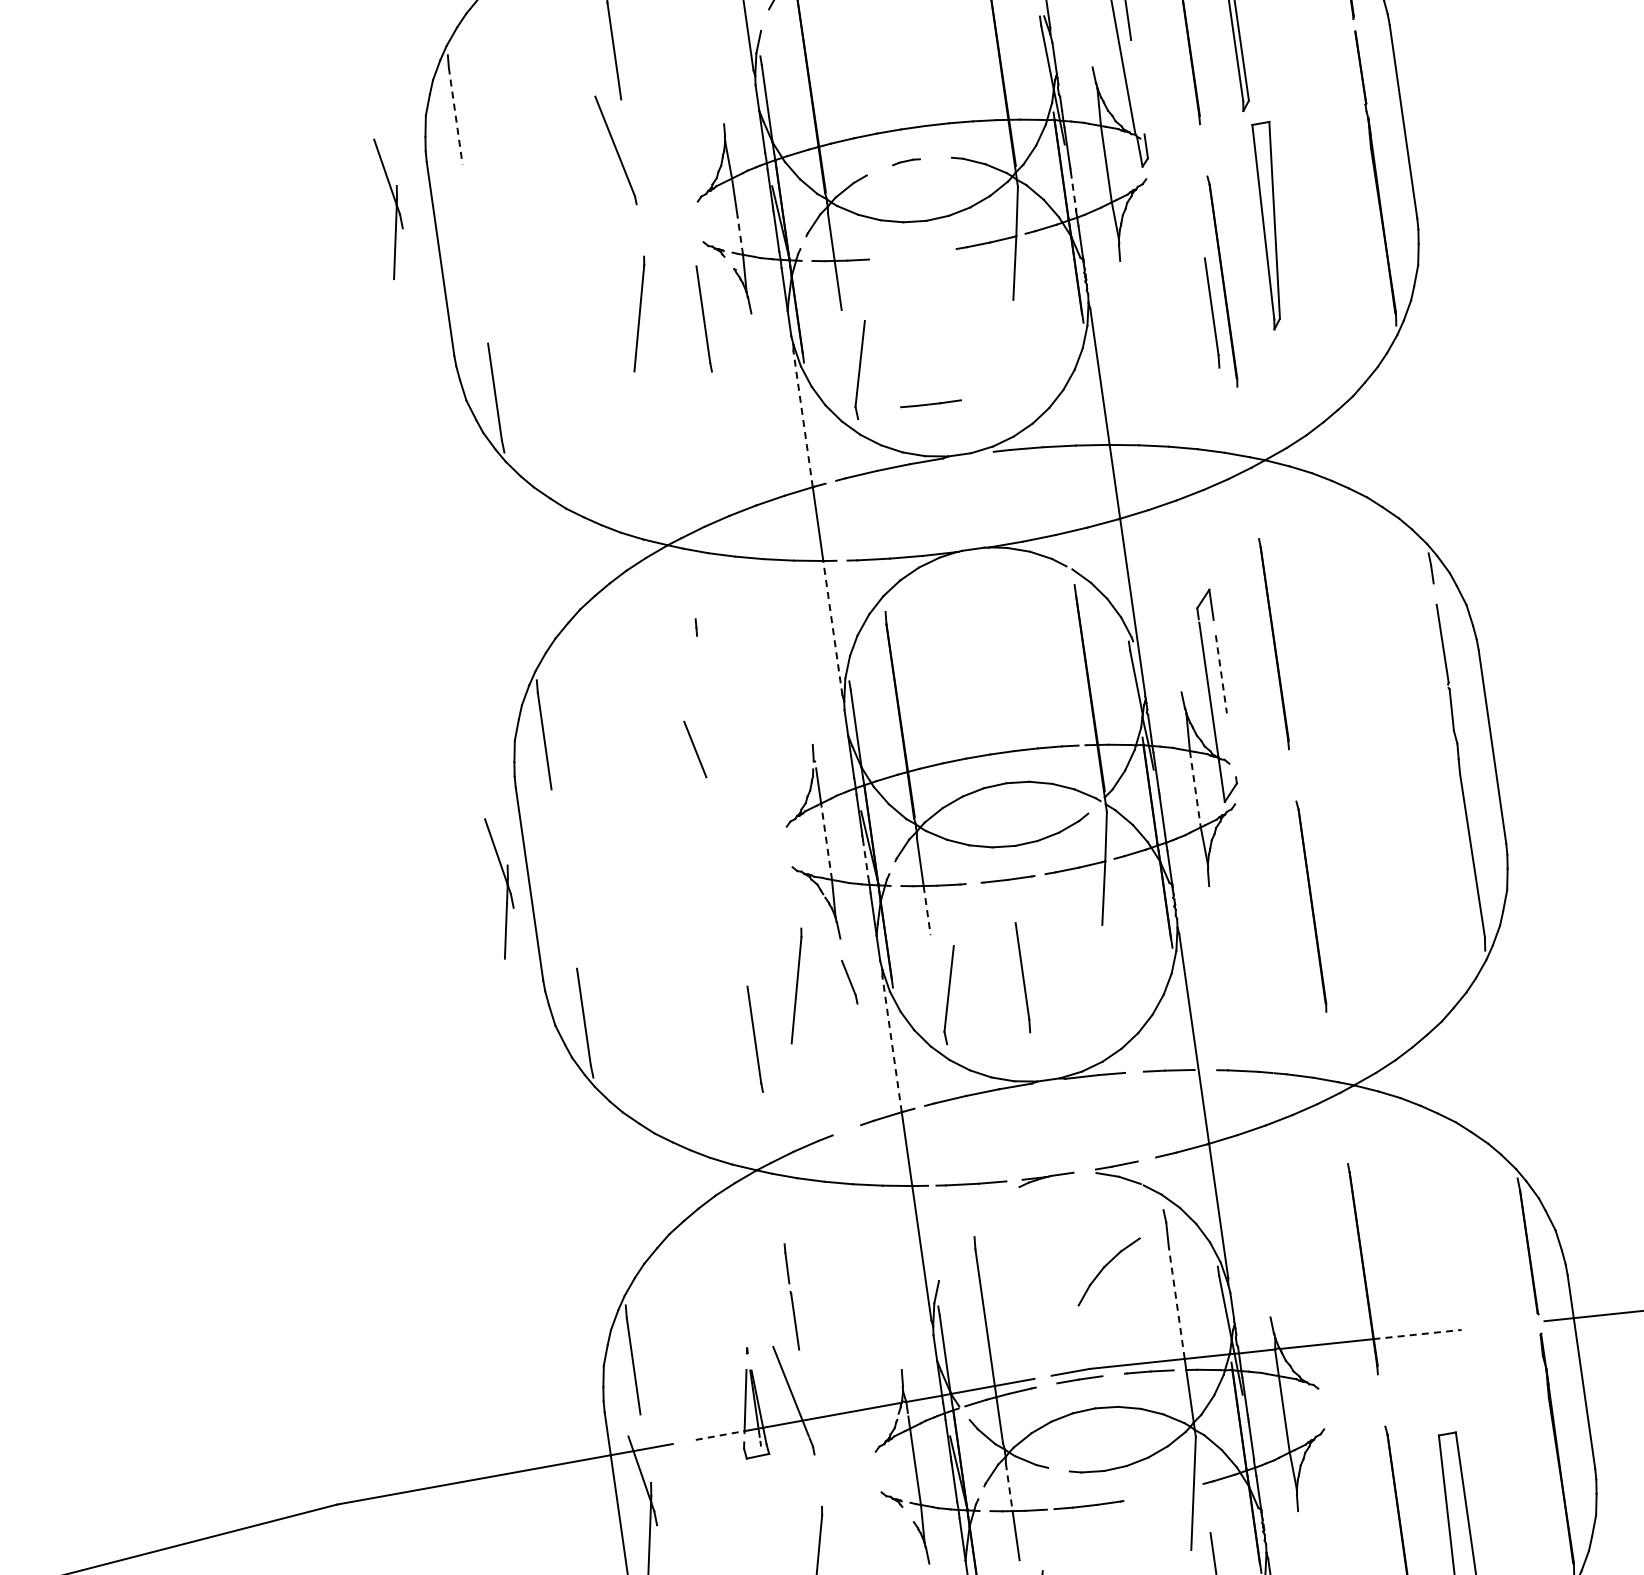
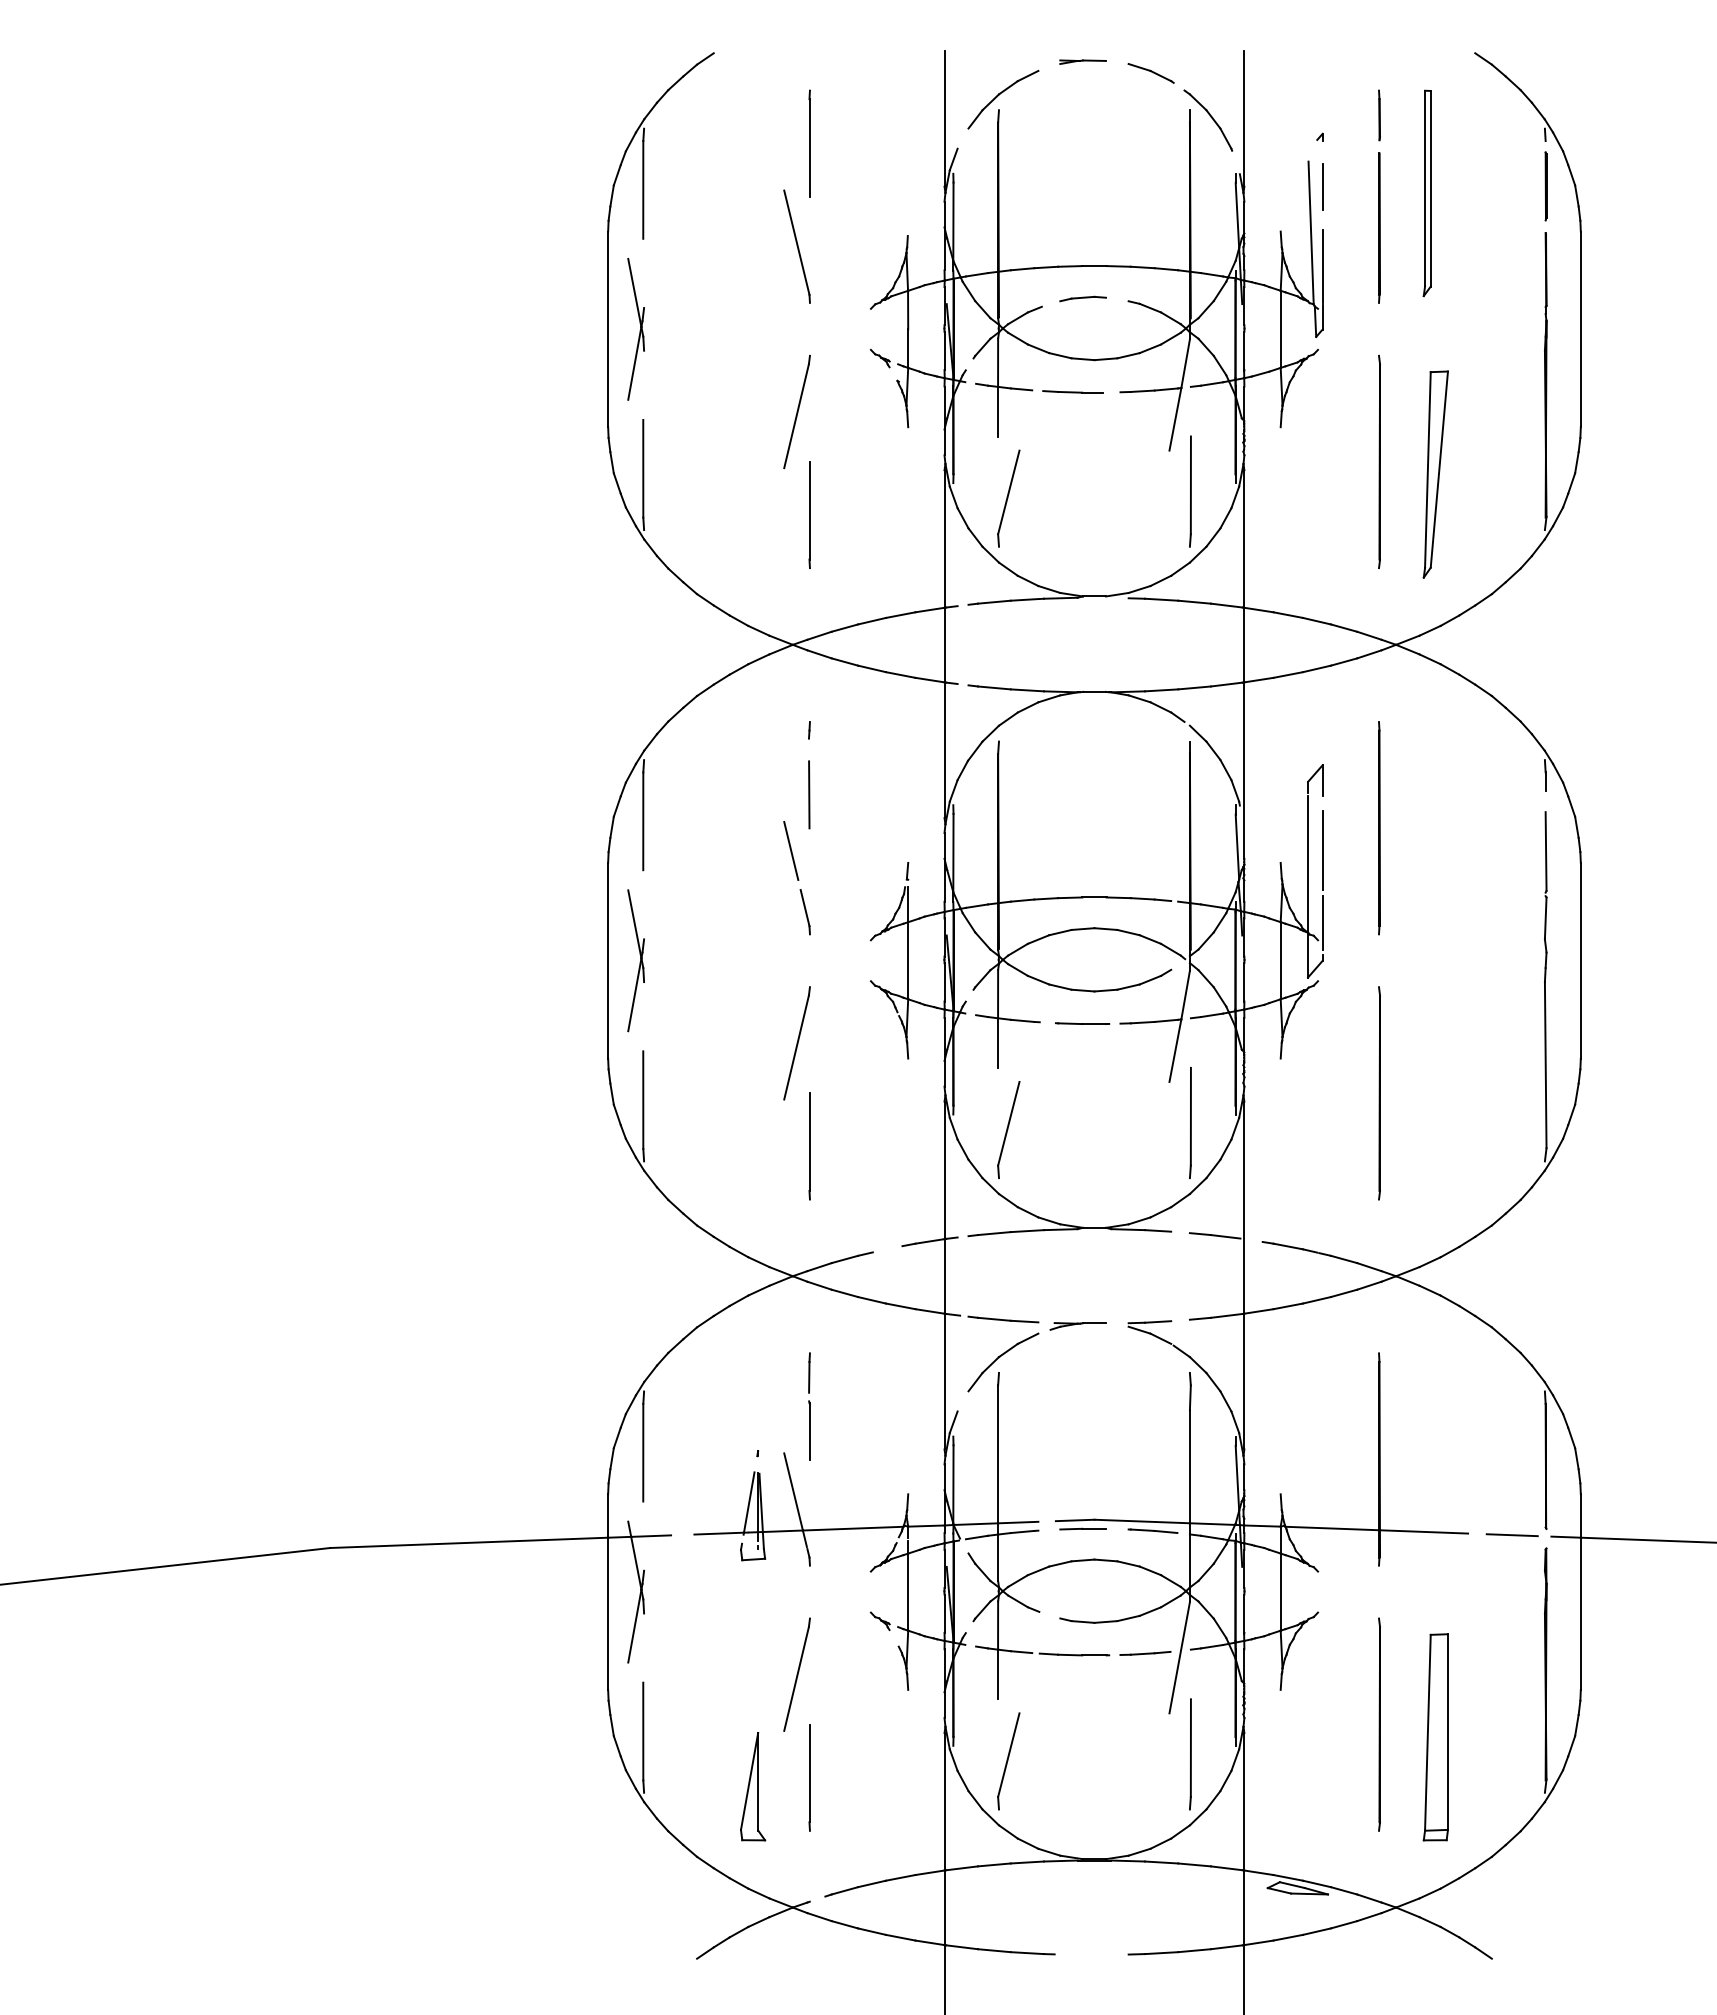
line: (1138, 95) -> (1322, 265), added
line: (455, 115) -> (643, 189), dashed -> solid
part: (905, 161) -> (1082, 298), size x1.67
line: (1073, 191) -> (1244, 351), dashed -> solid
part: (391, 208) -> (635, 329), moved
part: (1271, 225) -> (1435, 474), moved
line: (740, 235) -> (908, 348), dashed -> solid
line: (1212, 312) -> (1190, 491), moved
line: (703, 318) -> (809, 514), moved
line: (930, 403) -> (1072, 391), moved
line: (803, 419) -> (944, 539), dashed -> solid
line: (832, 628) -> (944, 750), dashed -> solid
line: (1221, 675) -> (1322, 851), dashed -> solid
line: (705, 691) -> (809, 794), added
line: (1231, 745) -> (1322, 922), added
line: (1195, 789) -> (1280, 960), dashed -> solid
line: (826, 841) -> (908, 960), dashed -> solid
line: (865, 858) -> (944, 982), dashed -> solid
part: (502, 887) -> (635, 960), moved
line: (927, 910) -> (998, 1043), dashed -> solid
line: (1022, 977) -> (1190, 1122), moved
line: (849, 982) -> (805, 912), moved
line: (795, 986) -> (796, 1043), moved
line: (892, 1044) -> (944, 1170), dashed -> solid
part: (1109, 1271) -> (1003, 1362), moved
line: (1176, 1302) -> (1189, 1466), dashed -> solid
line: (1504, 1325) -> (1511, 1535), added
line: (1418, 1334) -> (1424, 1531), dashed -> solid
line: (720, 1435) -> (719, 1533), dashed -> solid
line: (1009, 1488) -> (998, 1626), dashed -> solid
line: (1159, 1494) -> (1145, 1653), added

